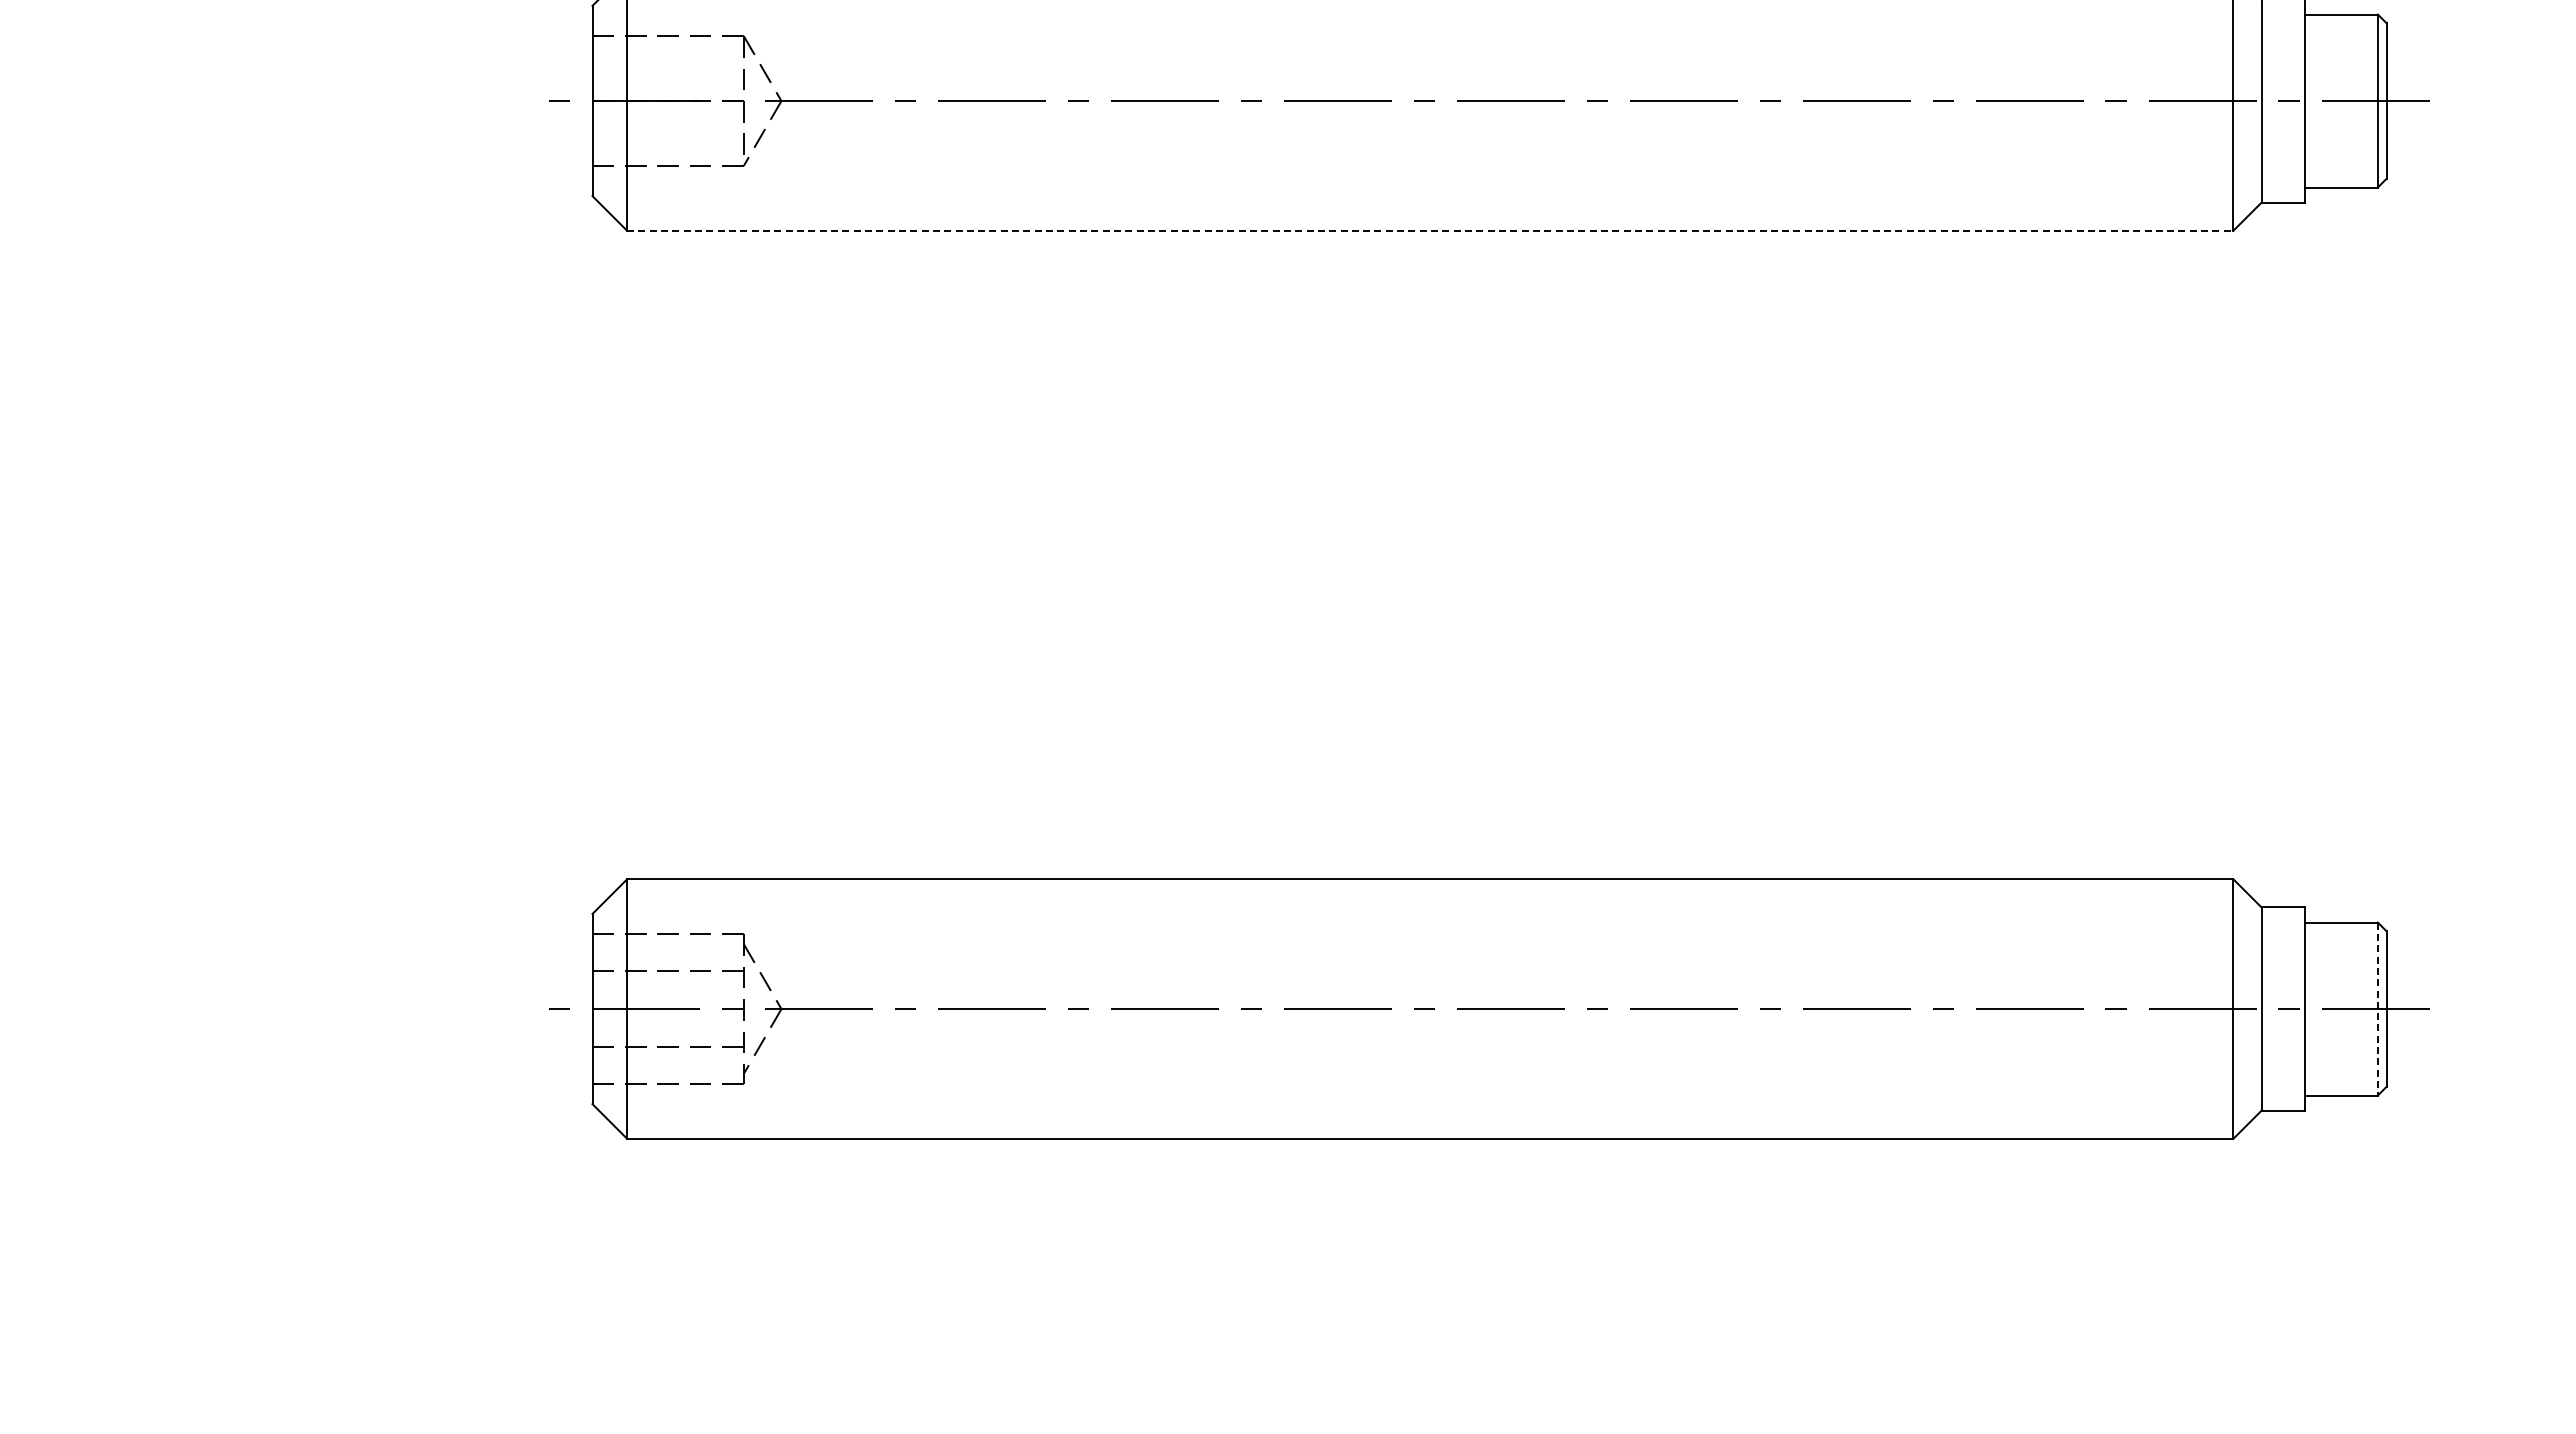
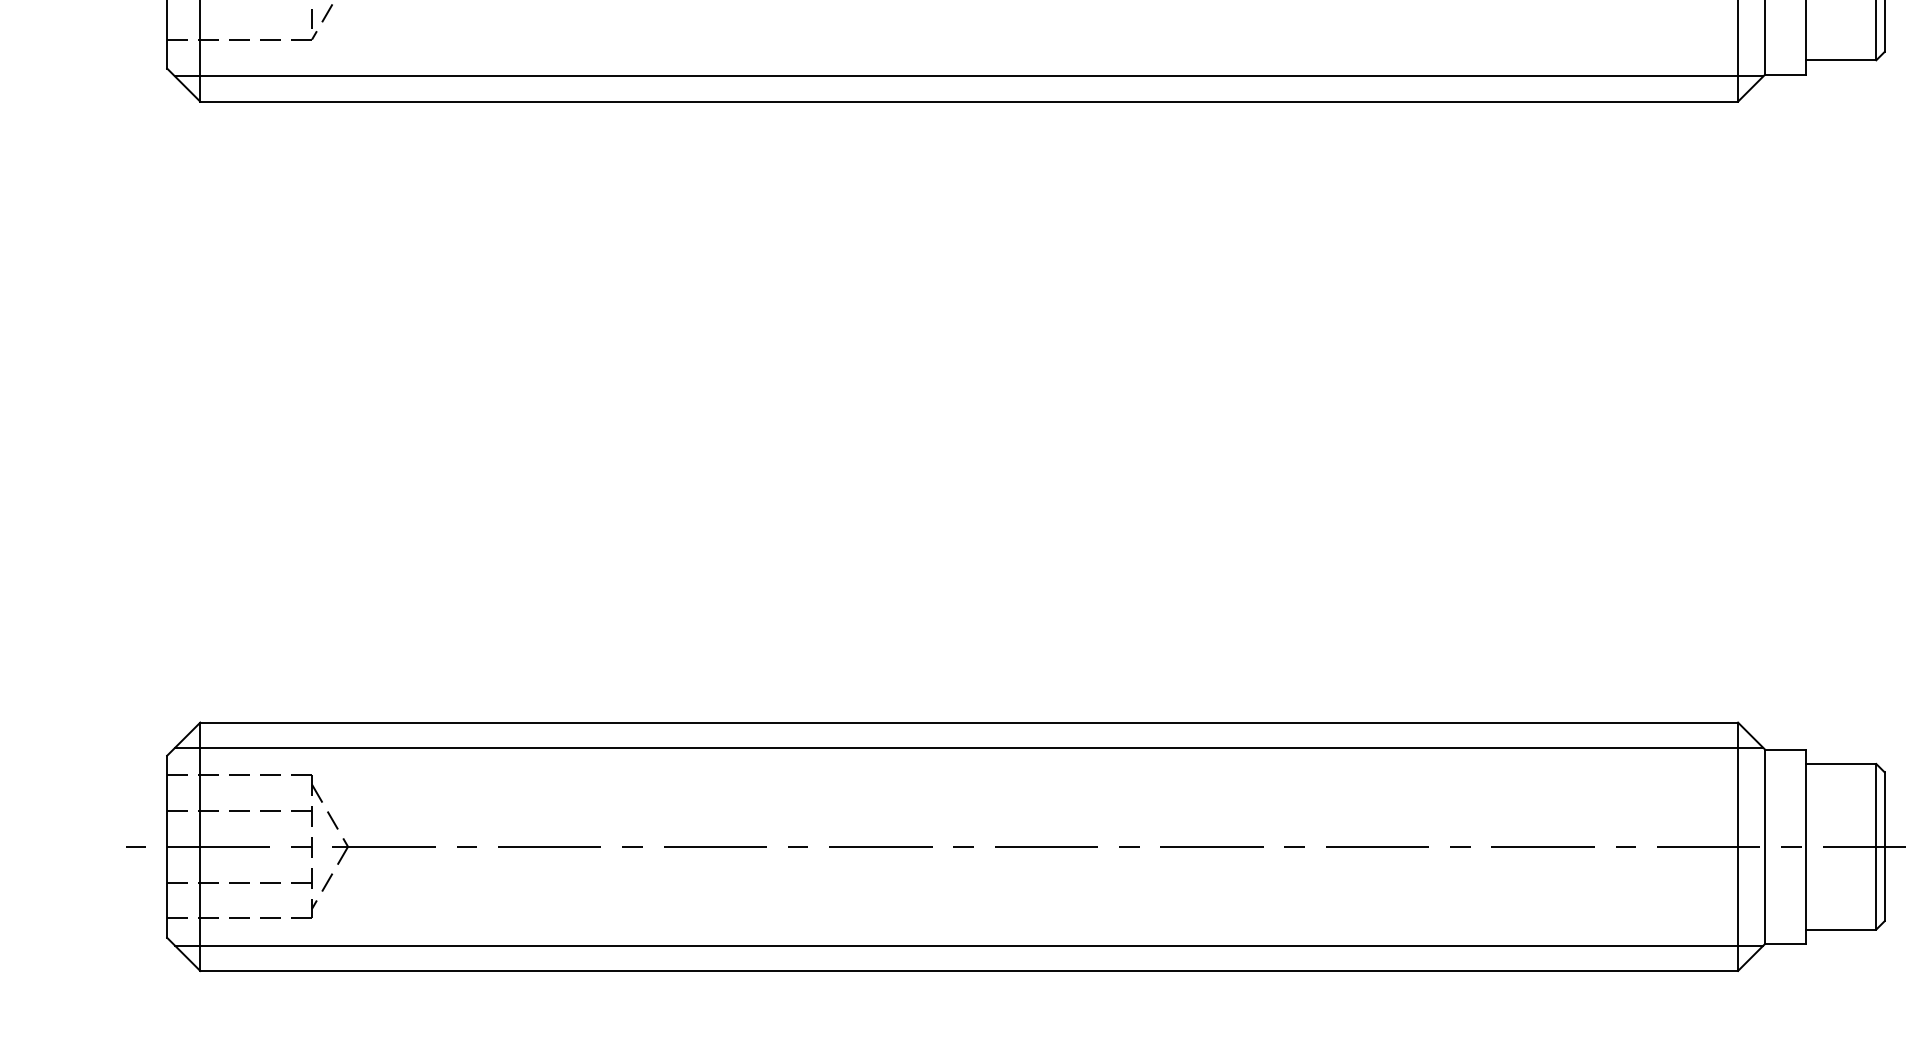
line: (1429, 204) -> (968, 76), added
line: (1430, 230) -> (969, 101), dashed -> solid
line: (1429, 905) -> (968, 747), added
line: (2377, 1009) -> (1875, 847), dashed -> solid
line: (1429, 1112) -> (968, 945), added

